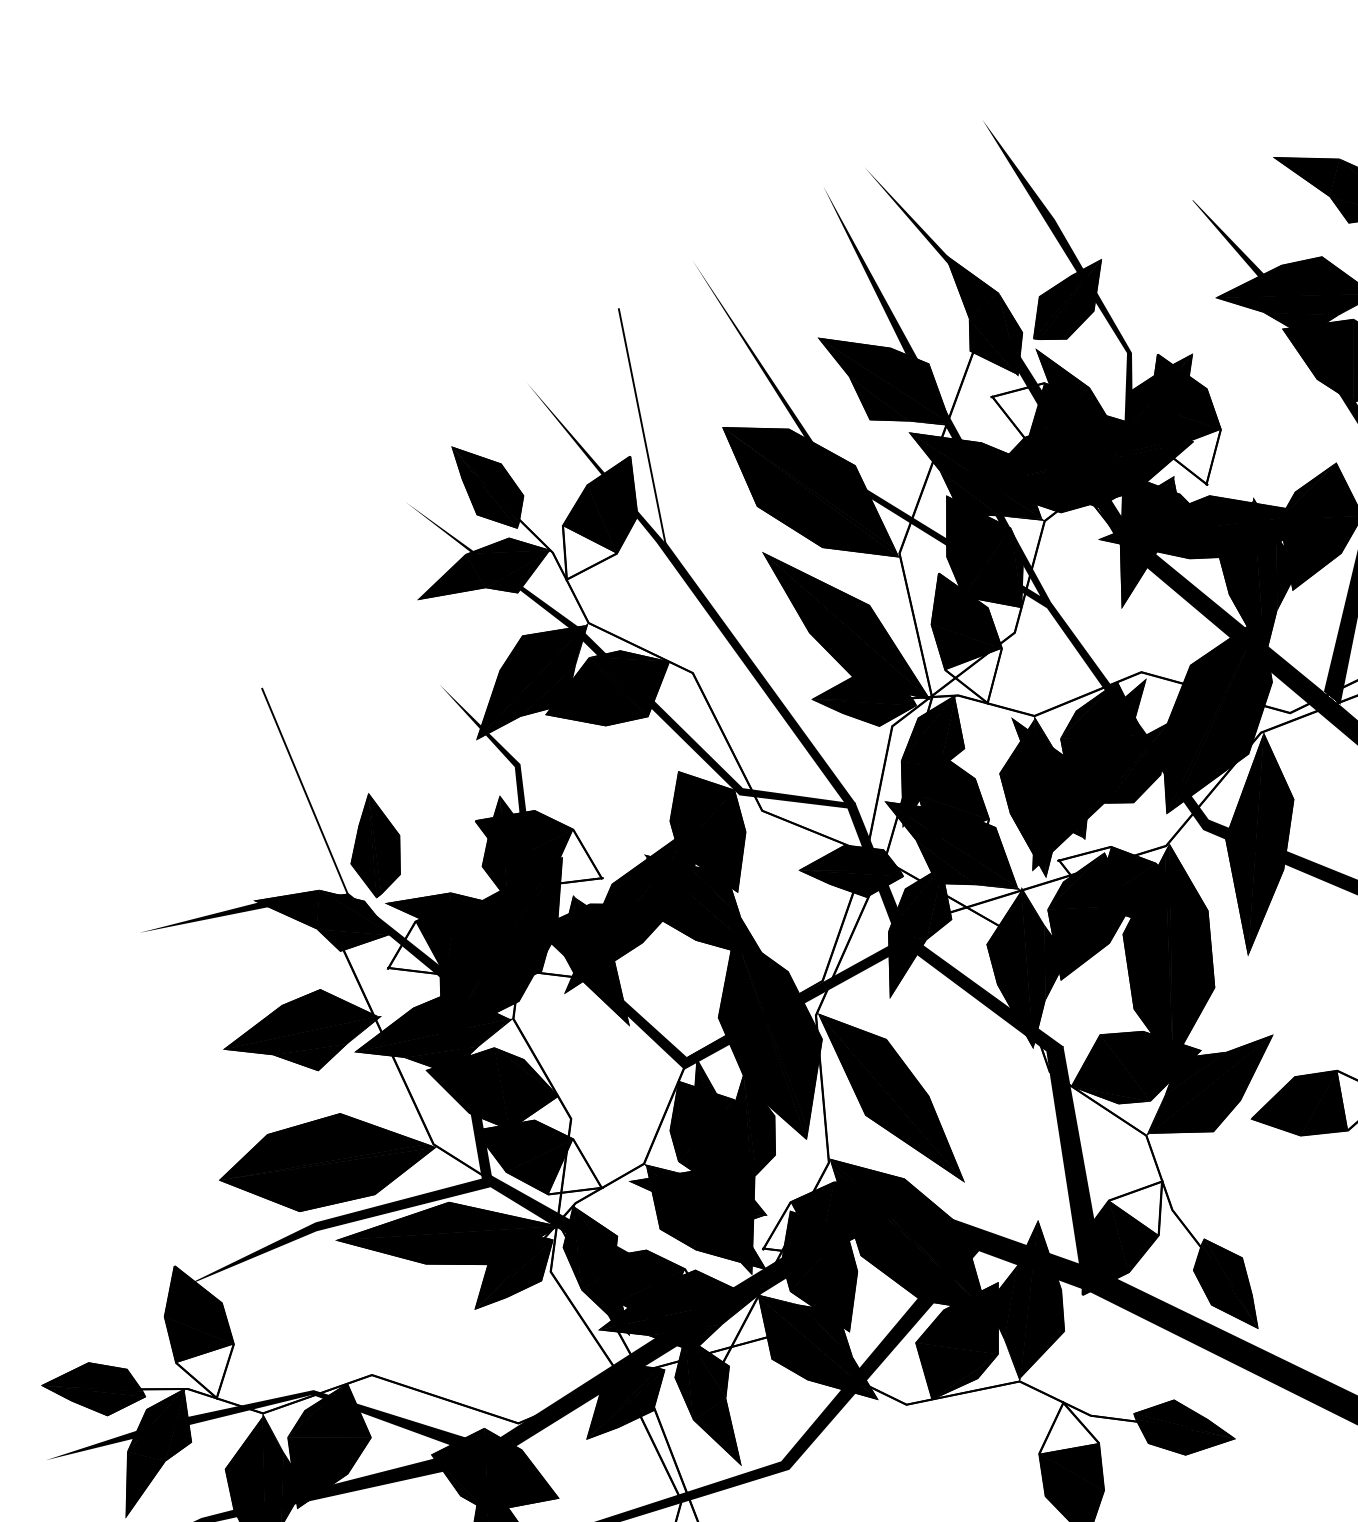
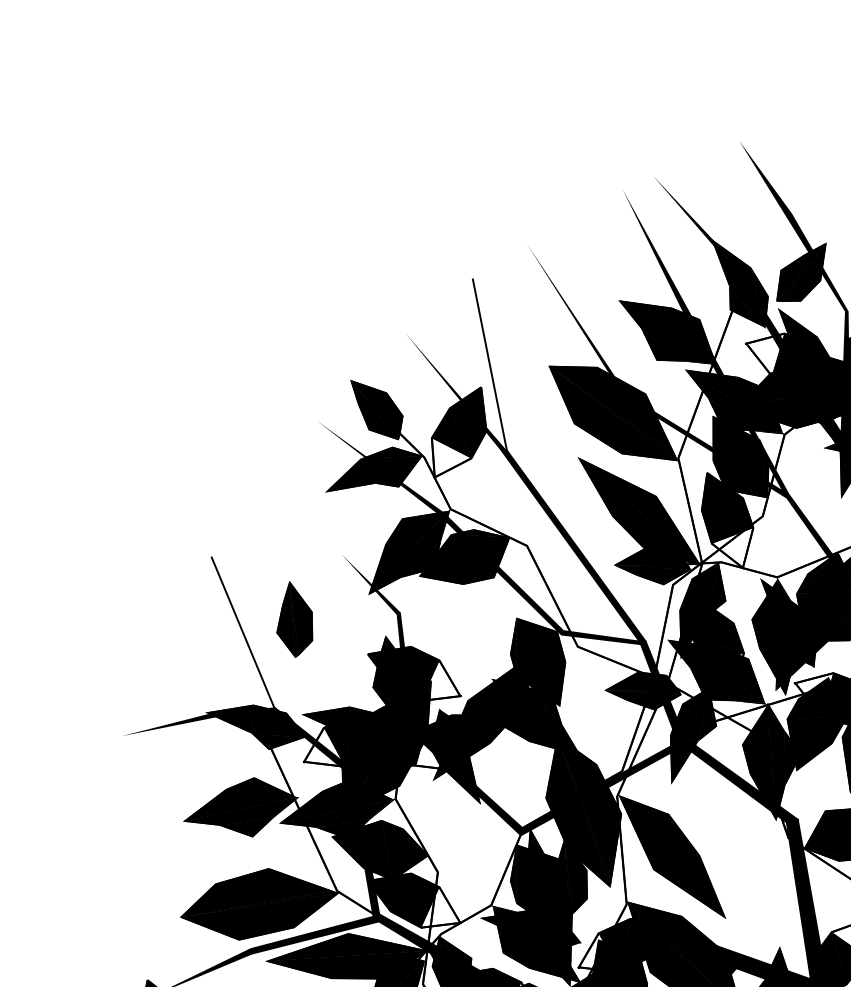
part: (375, 845) -> (294, 619), moved

